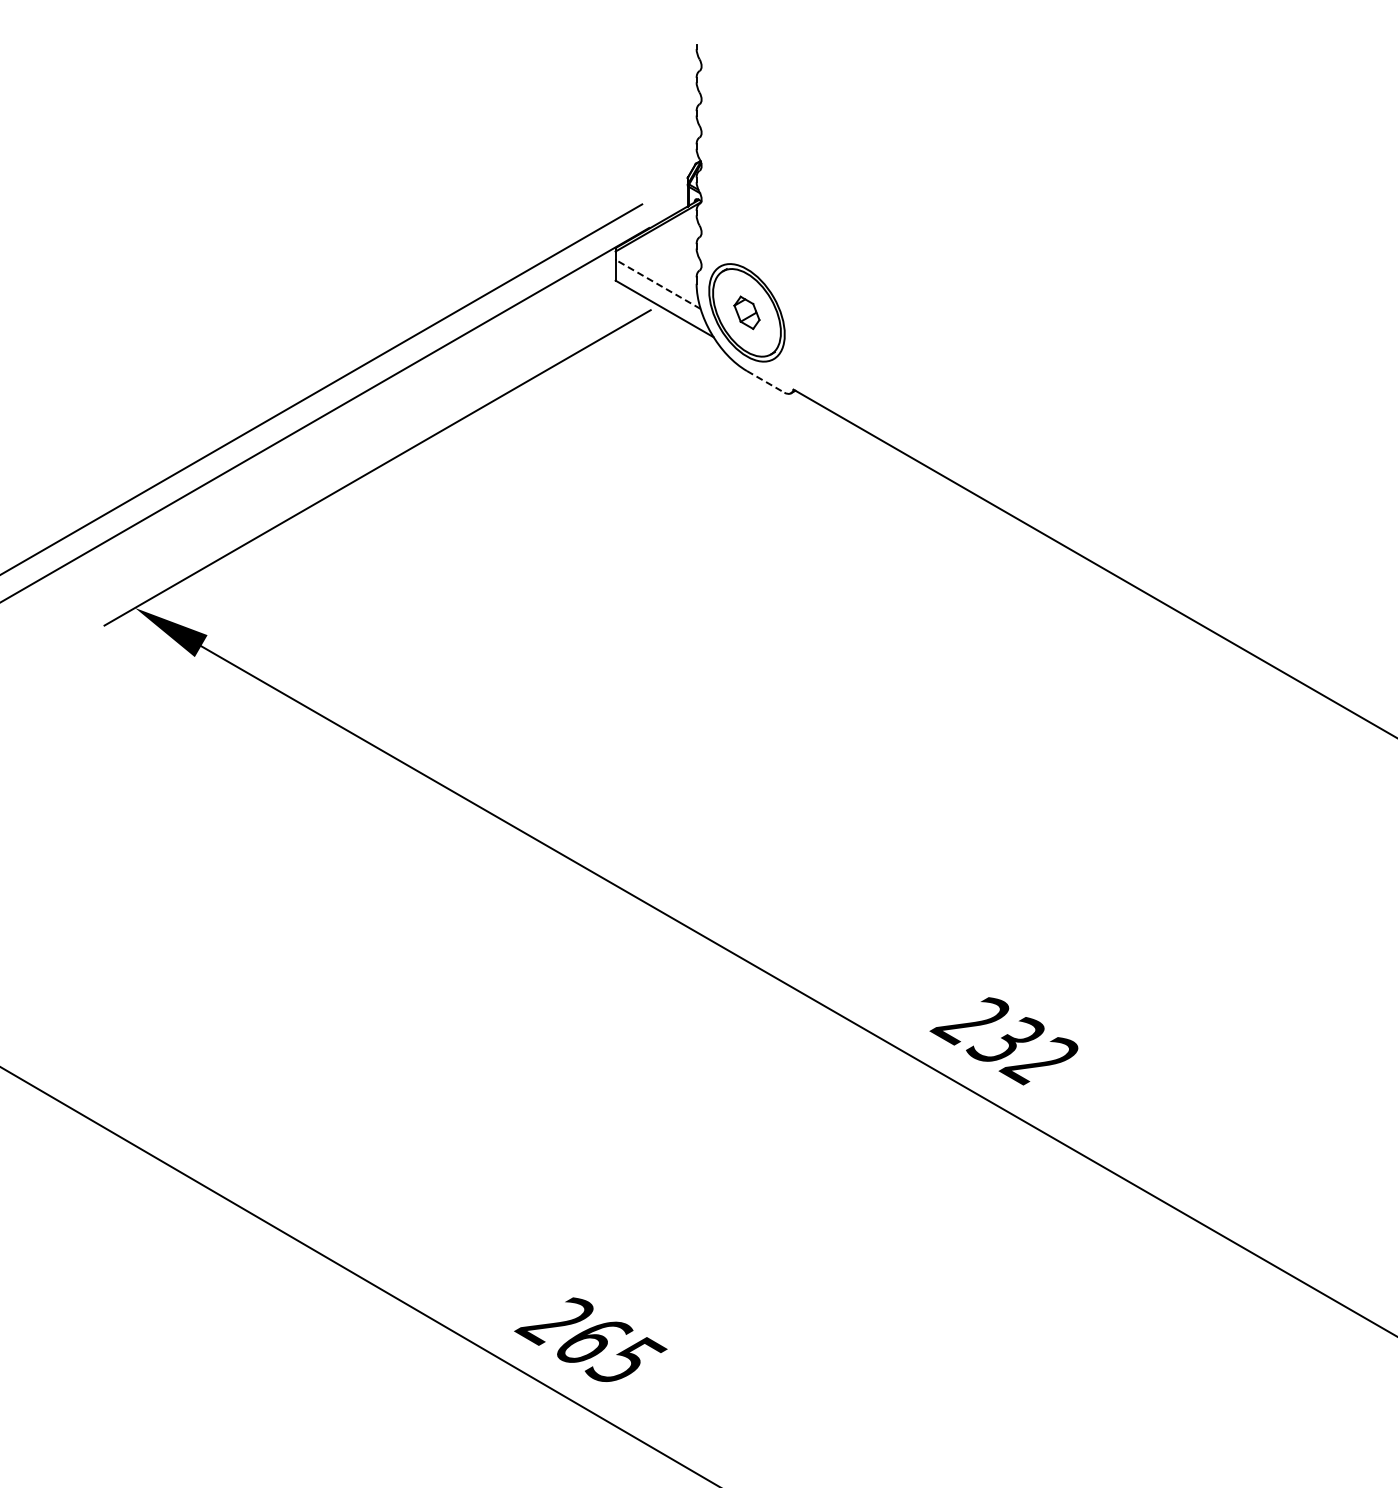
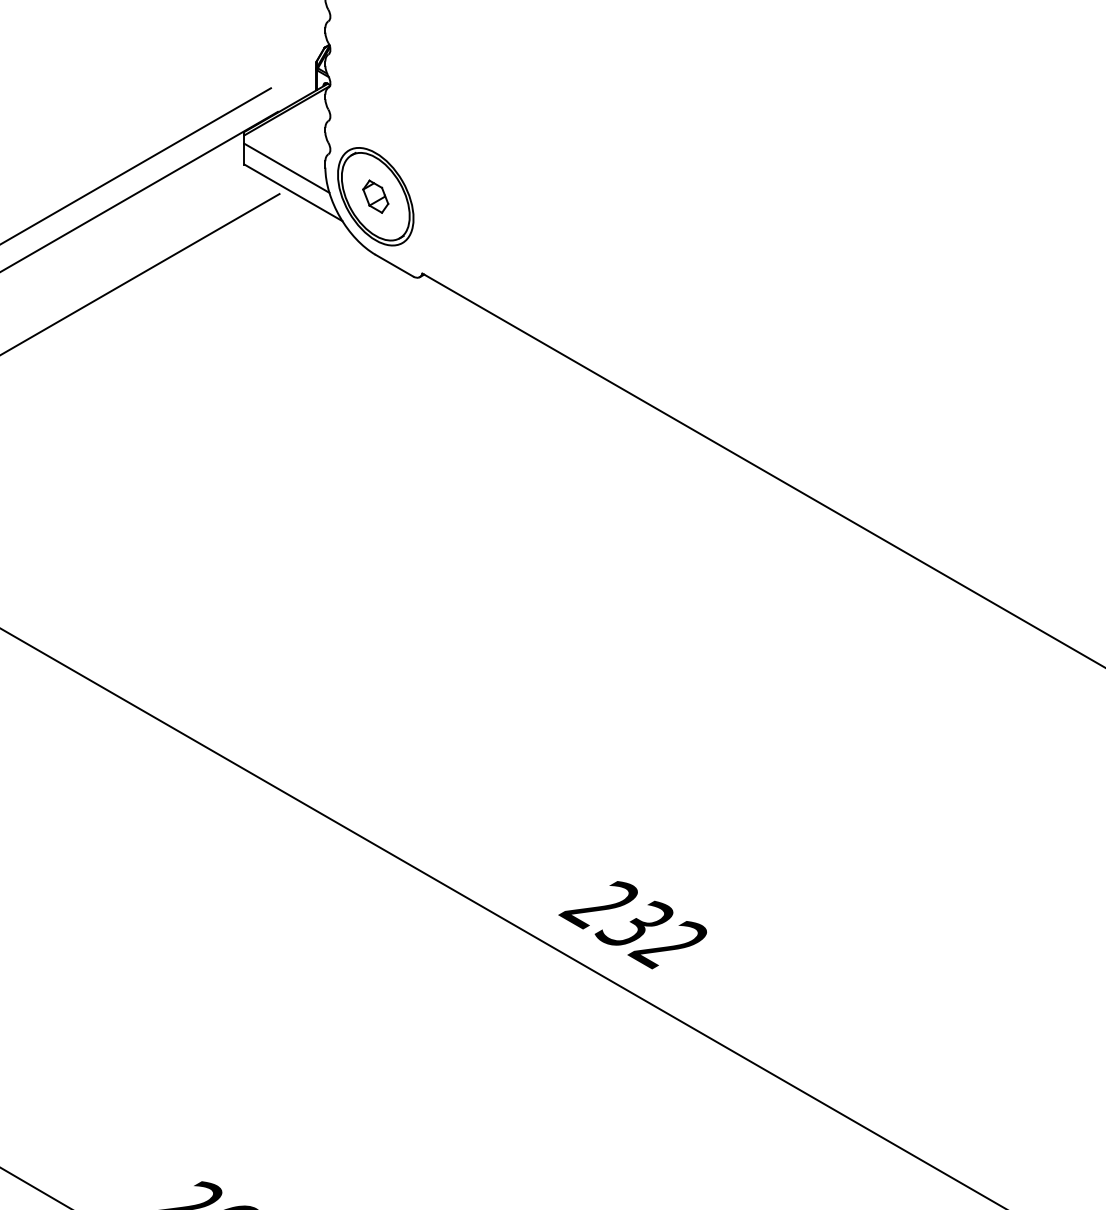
line: (657, 284) -> (286, 168), dashed -> solid
line: (765, 381) -> (394, 265), dashed -> solid

